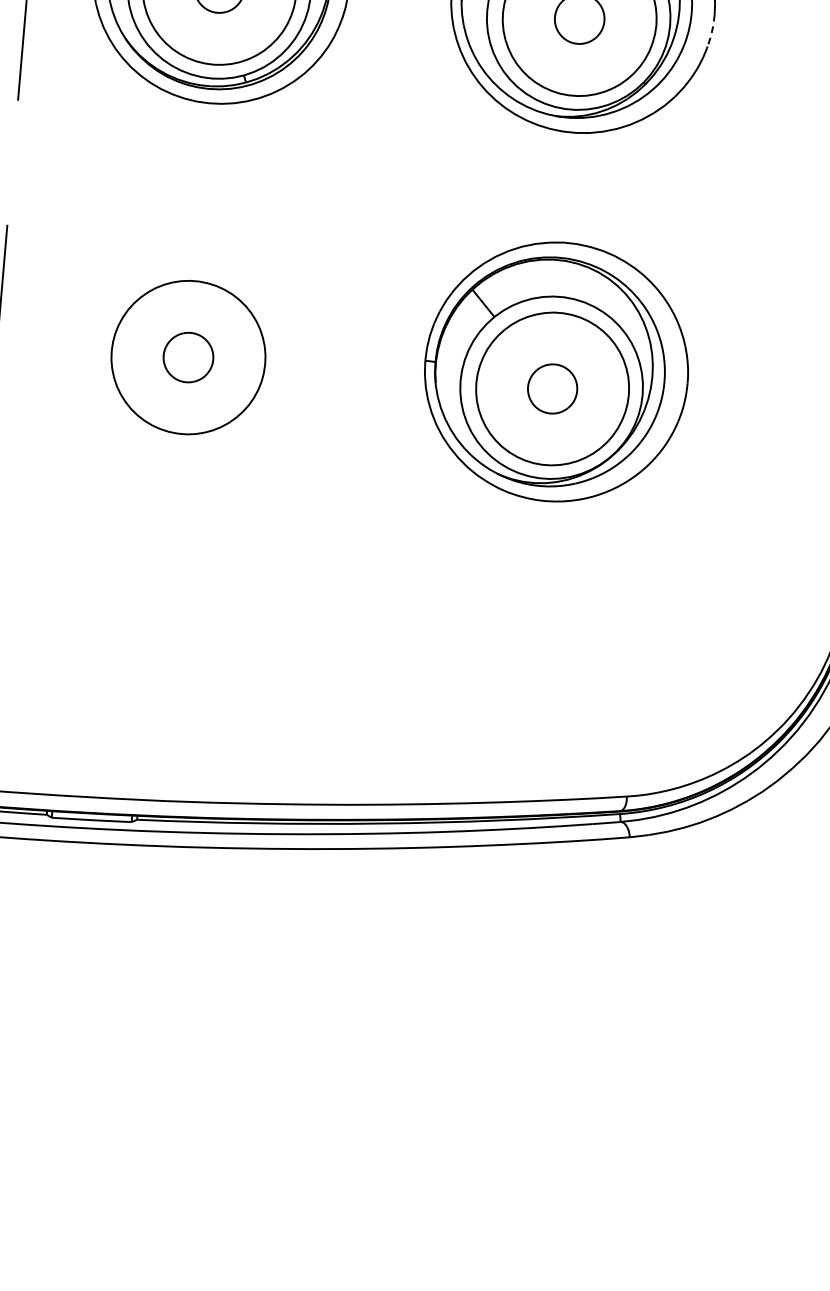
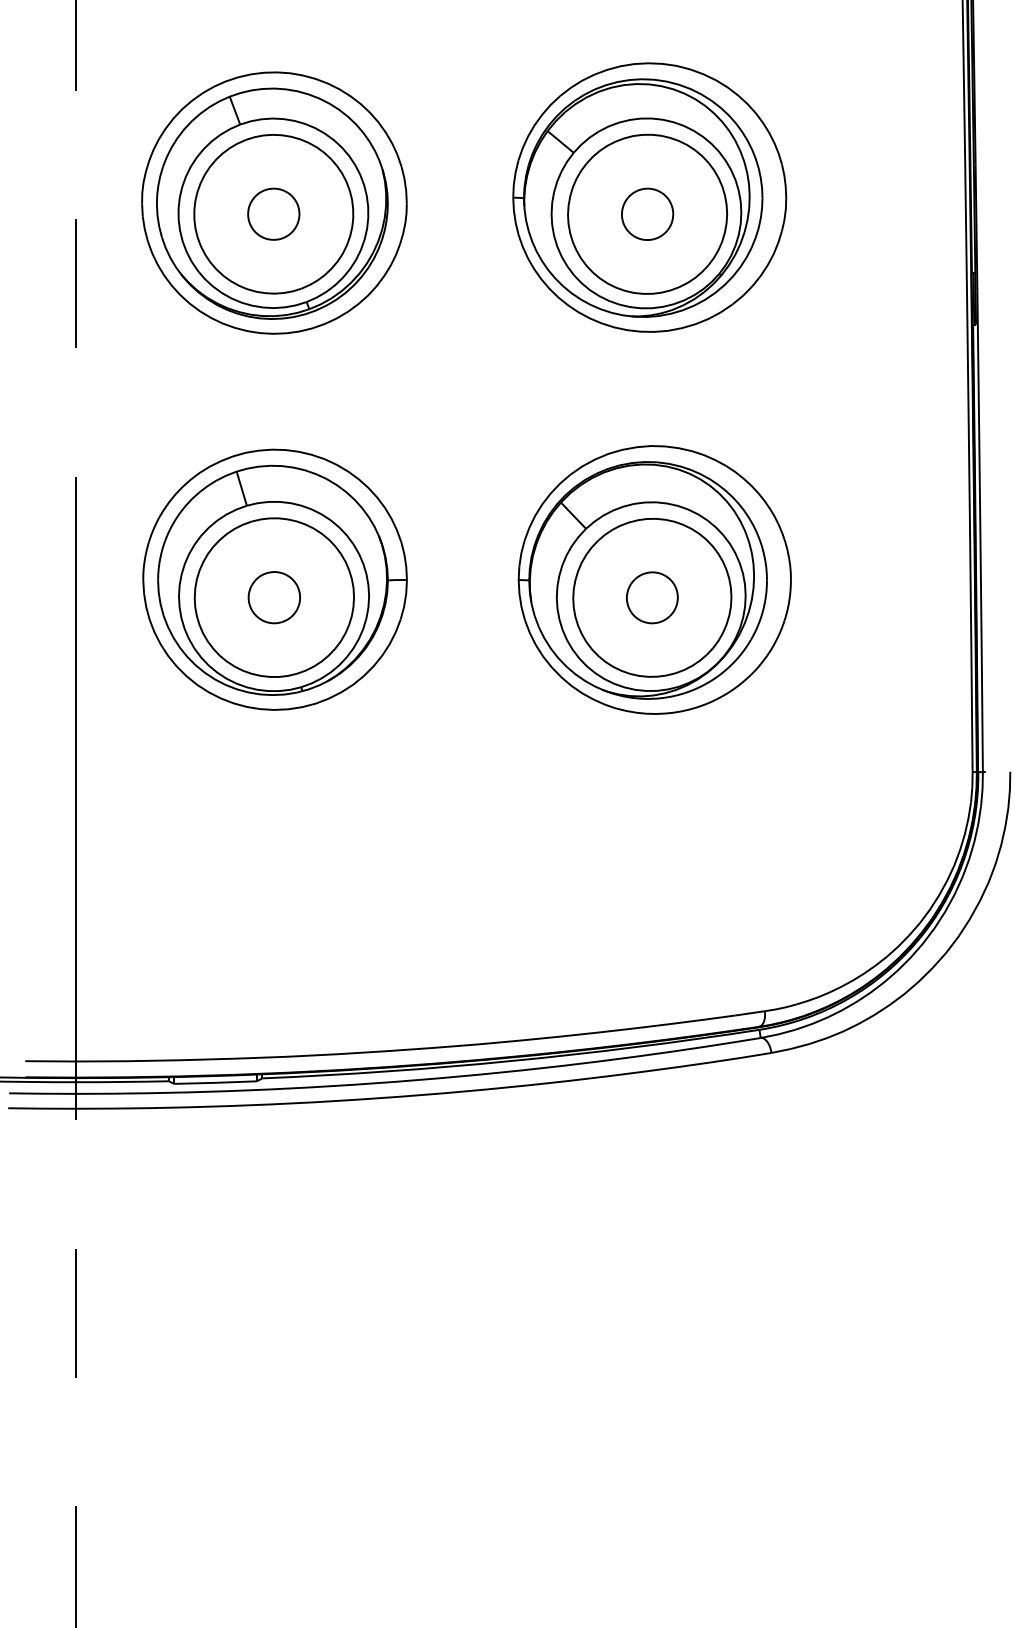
line: (712, 30) -> (785, 214), dashed -> solid
part: (190, 340) -> (274, 579), added

